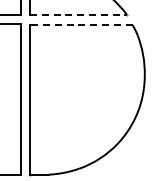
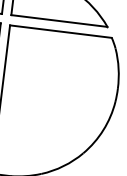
line: (79, 14) -> (60, 20), dashed -> solid
line: (80, 25) -> (60, 31), dashed -> solid

